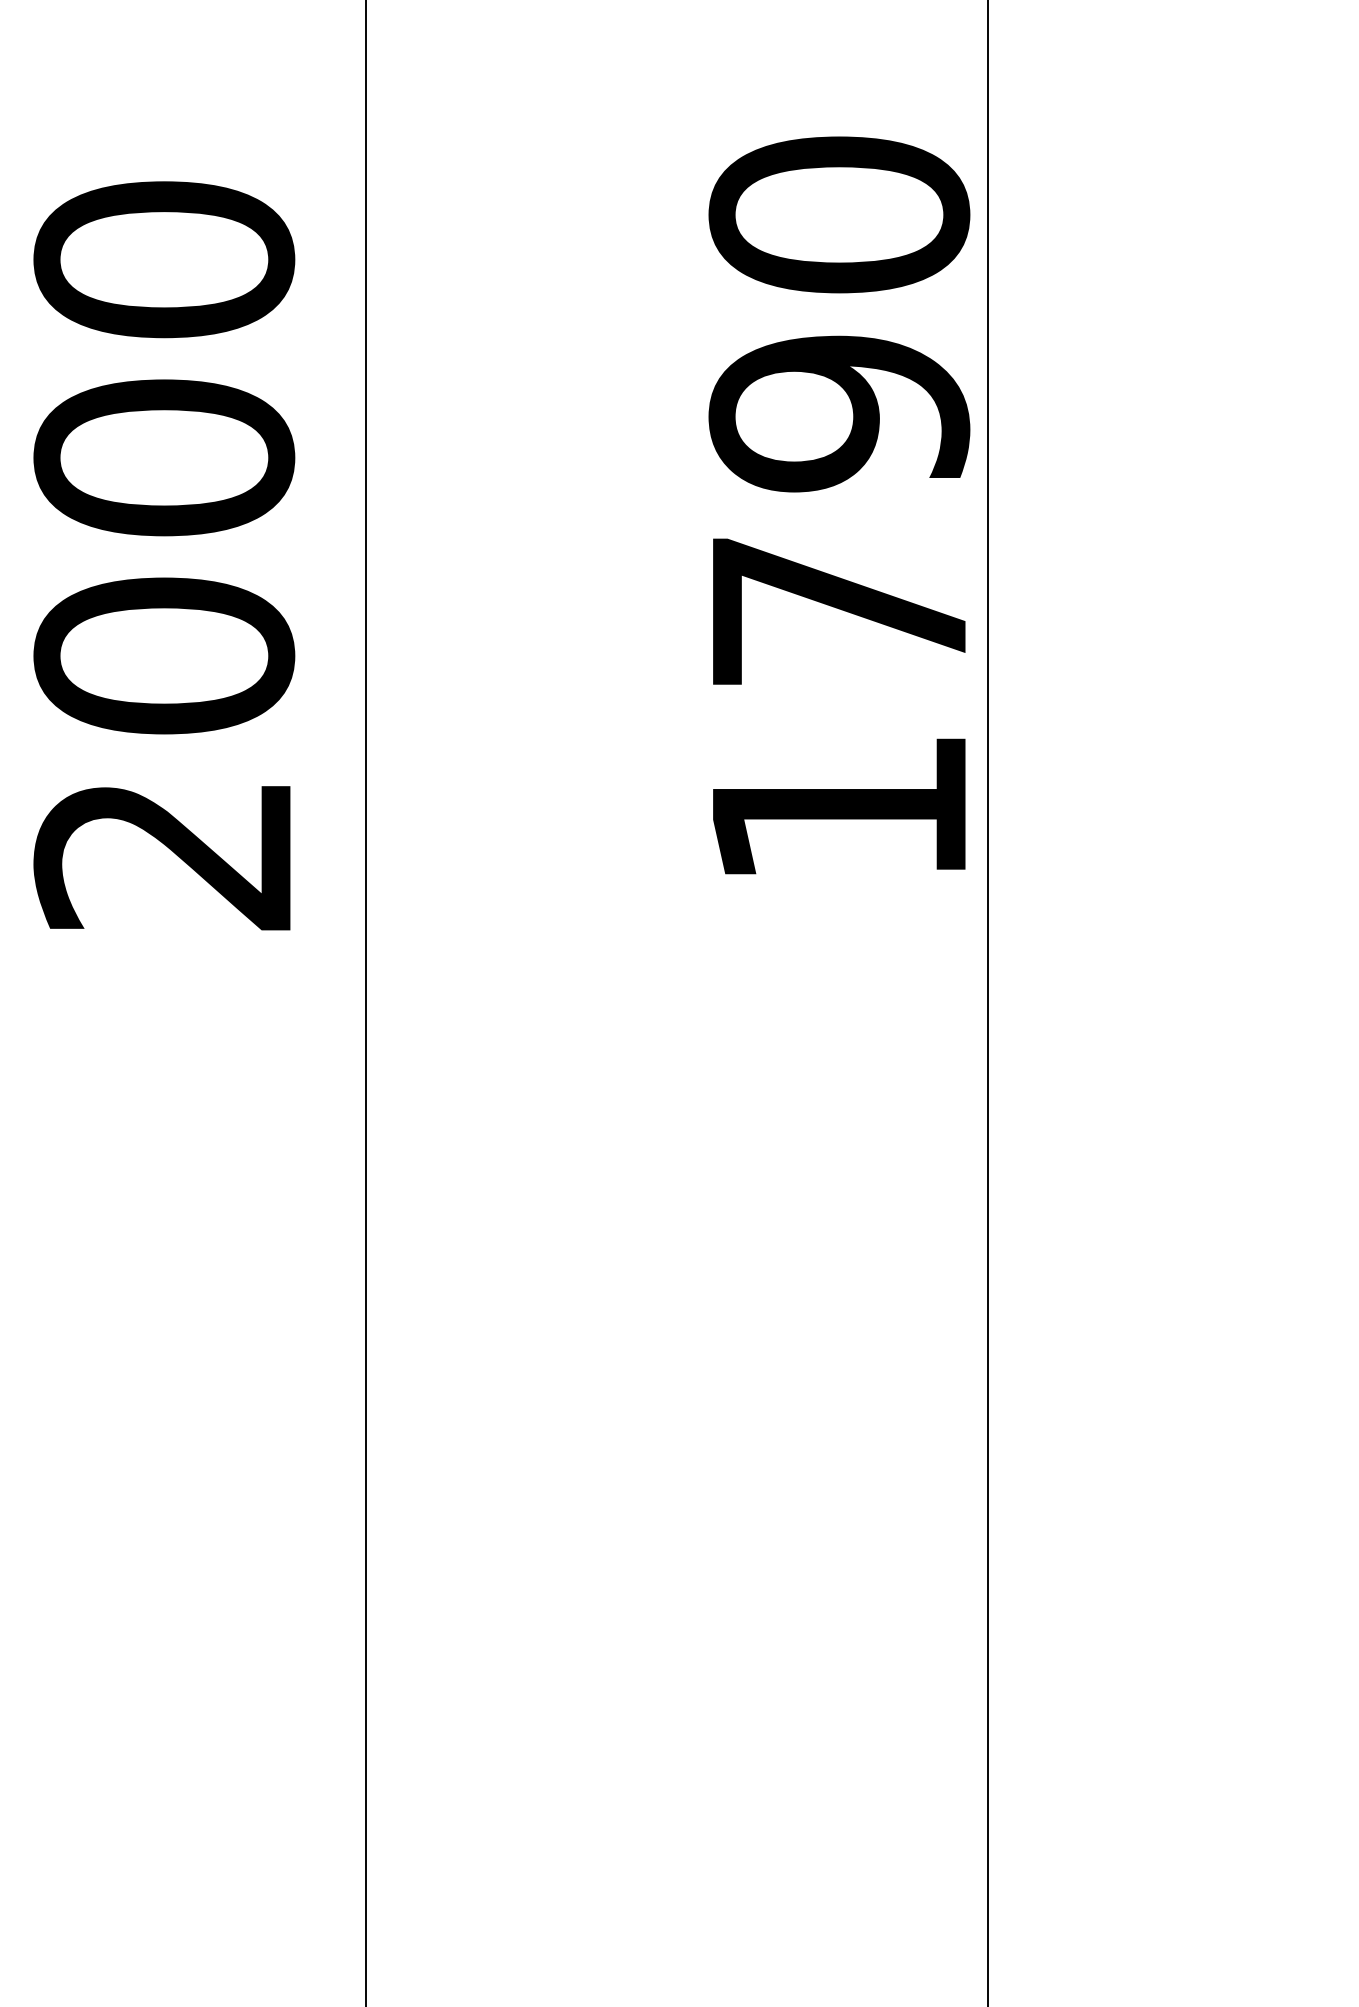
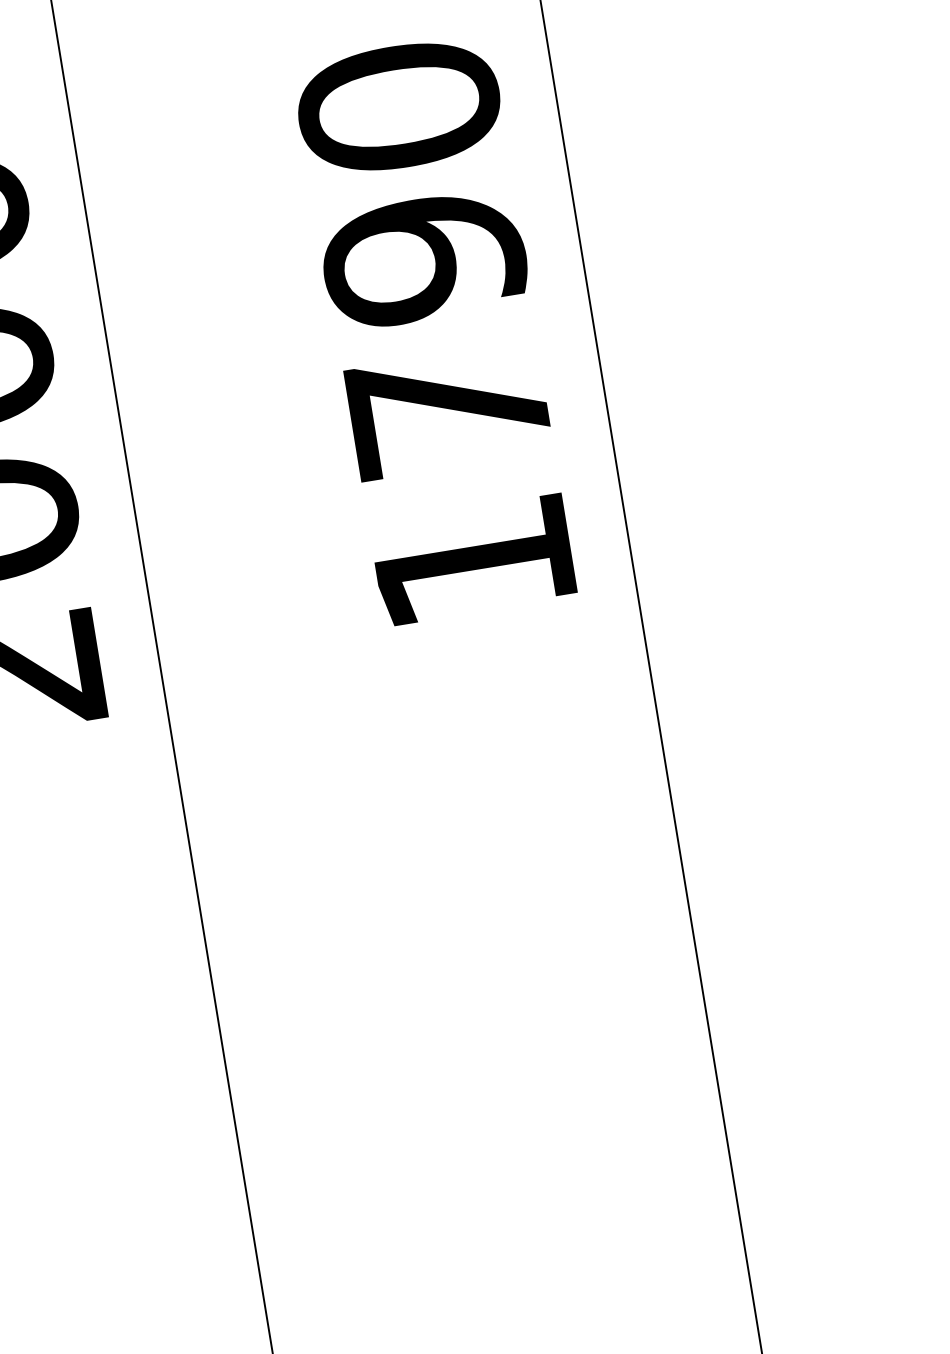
text: (839, 505) -> (435, 329), moved

